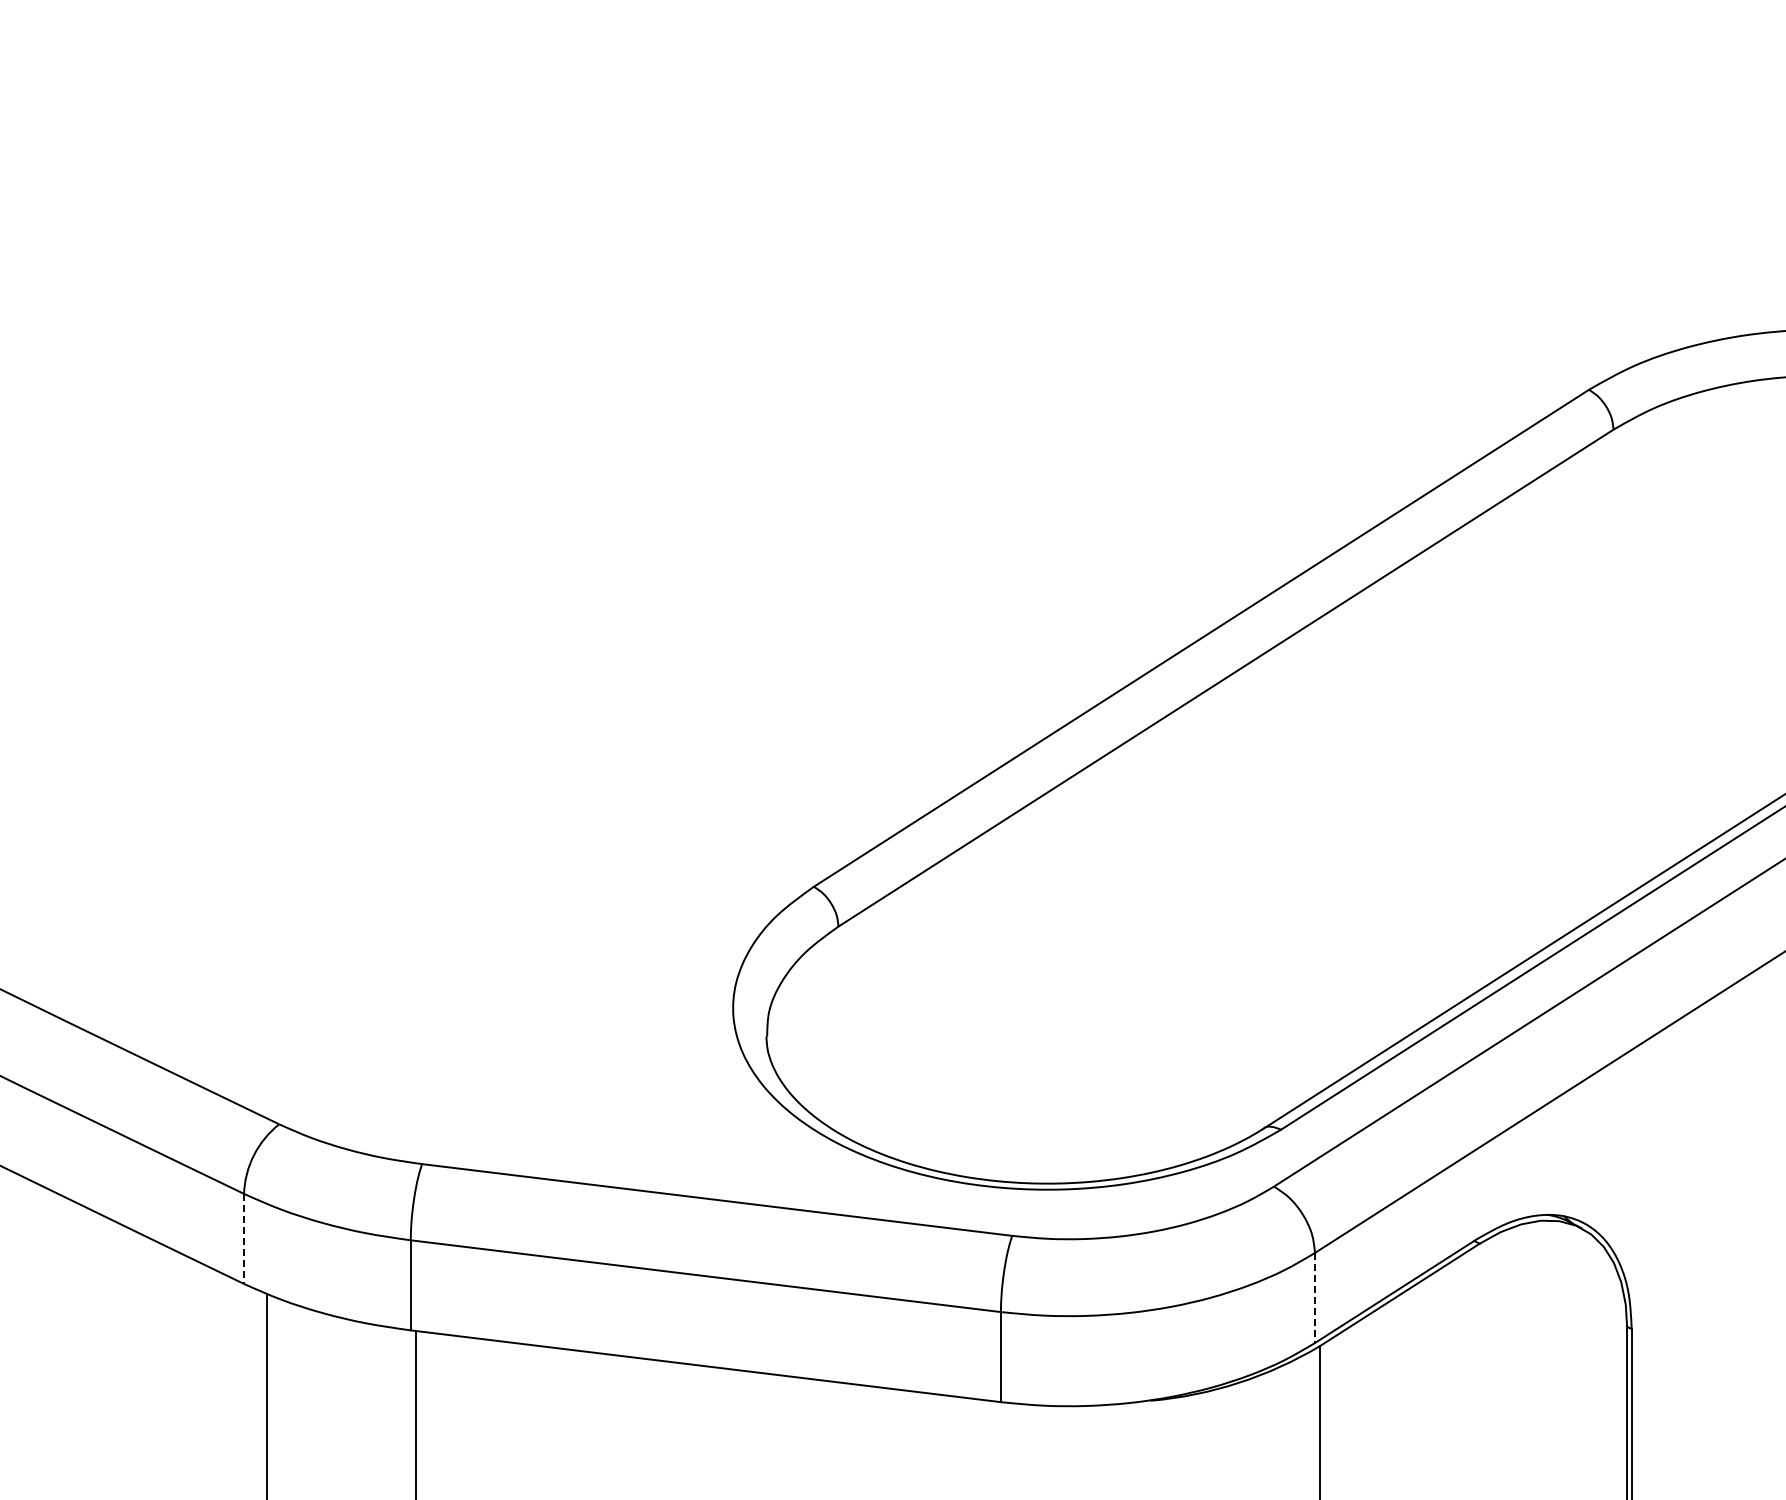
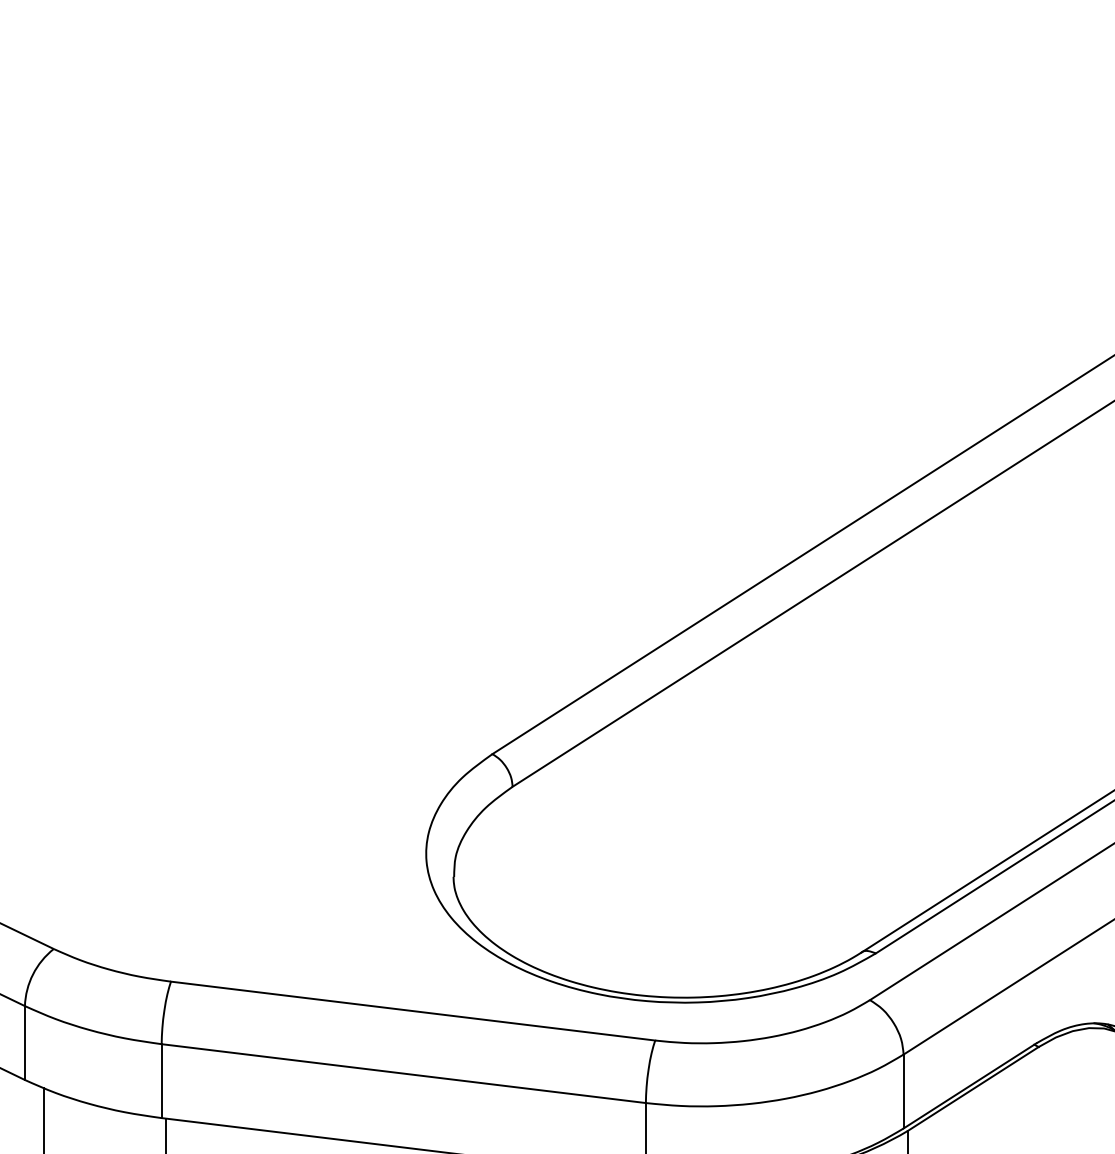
line: (244, 1239) -> (25, 1043), dashed -> solid
line: (1315, 1298) -> (904, 1091), dashed -> solid

